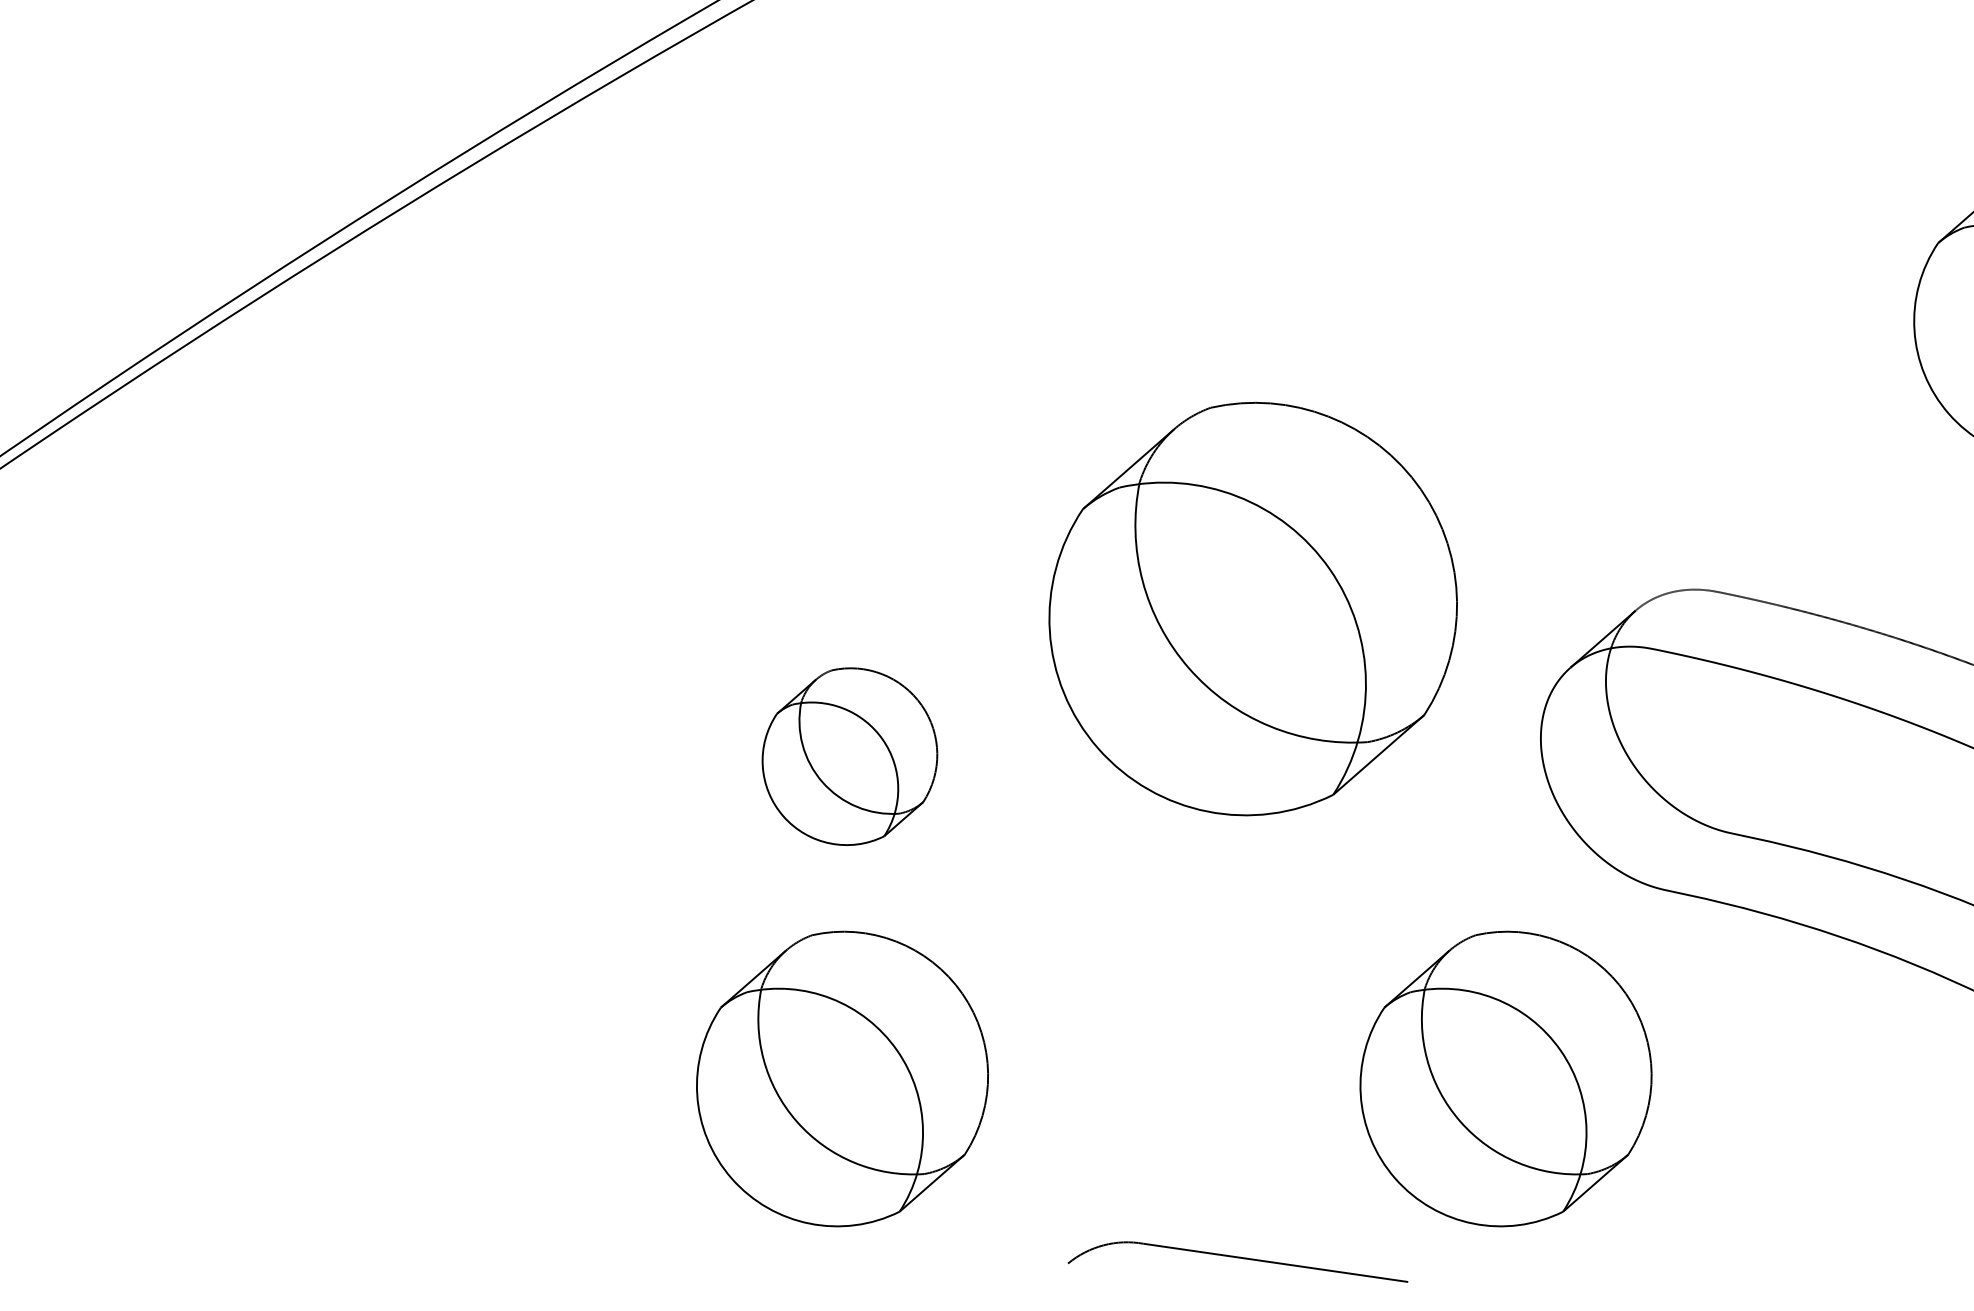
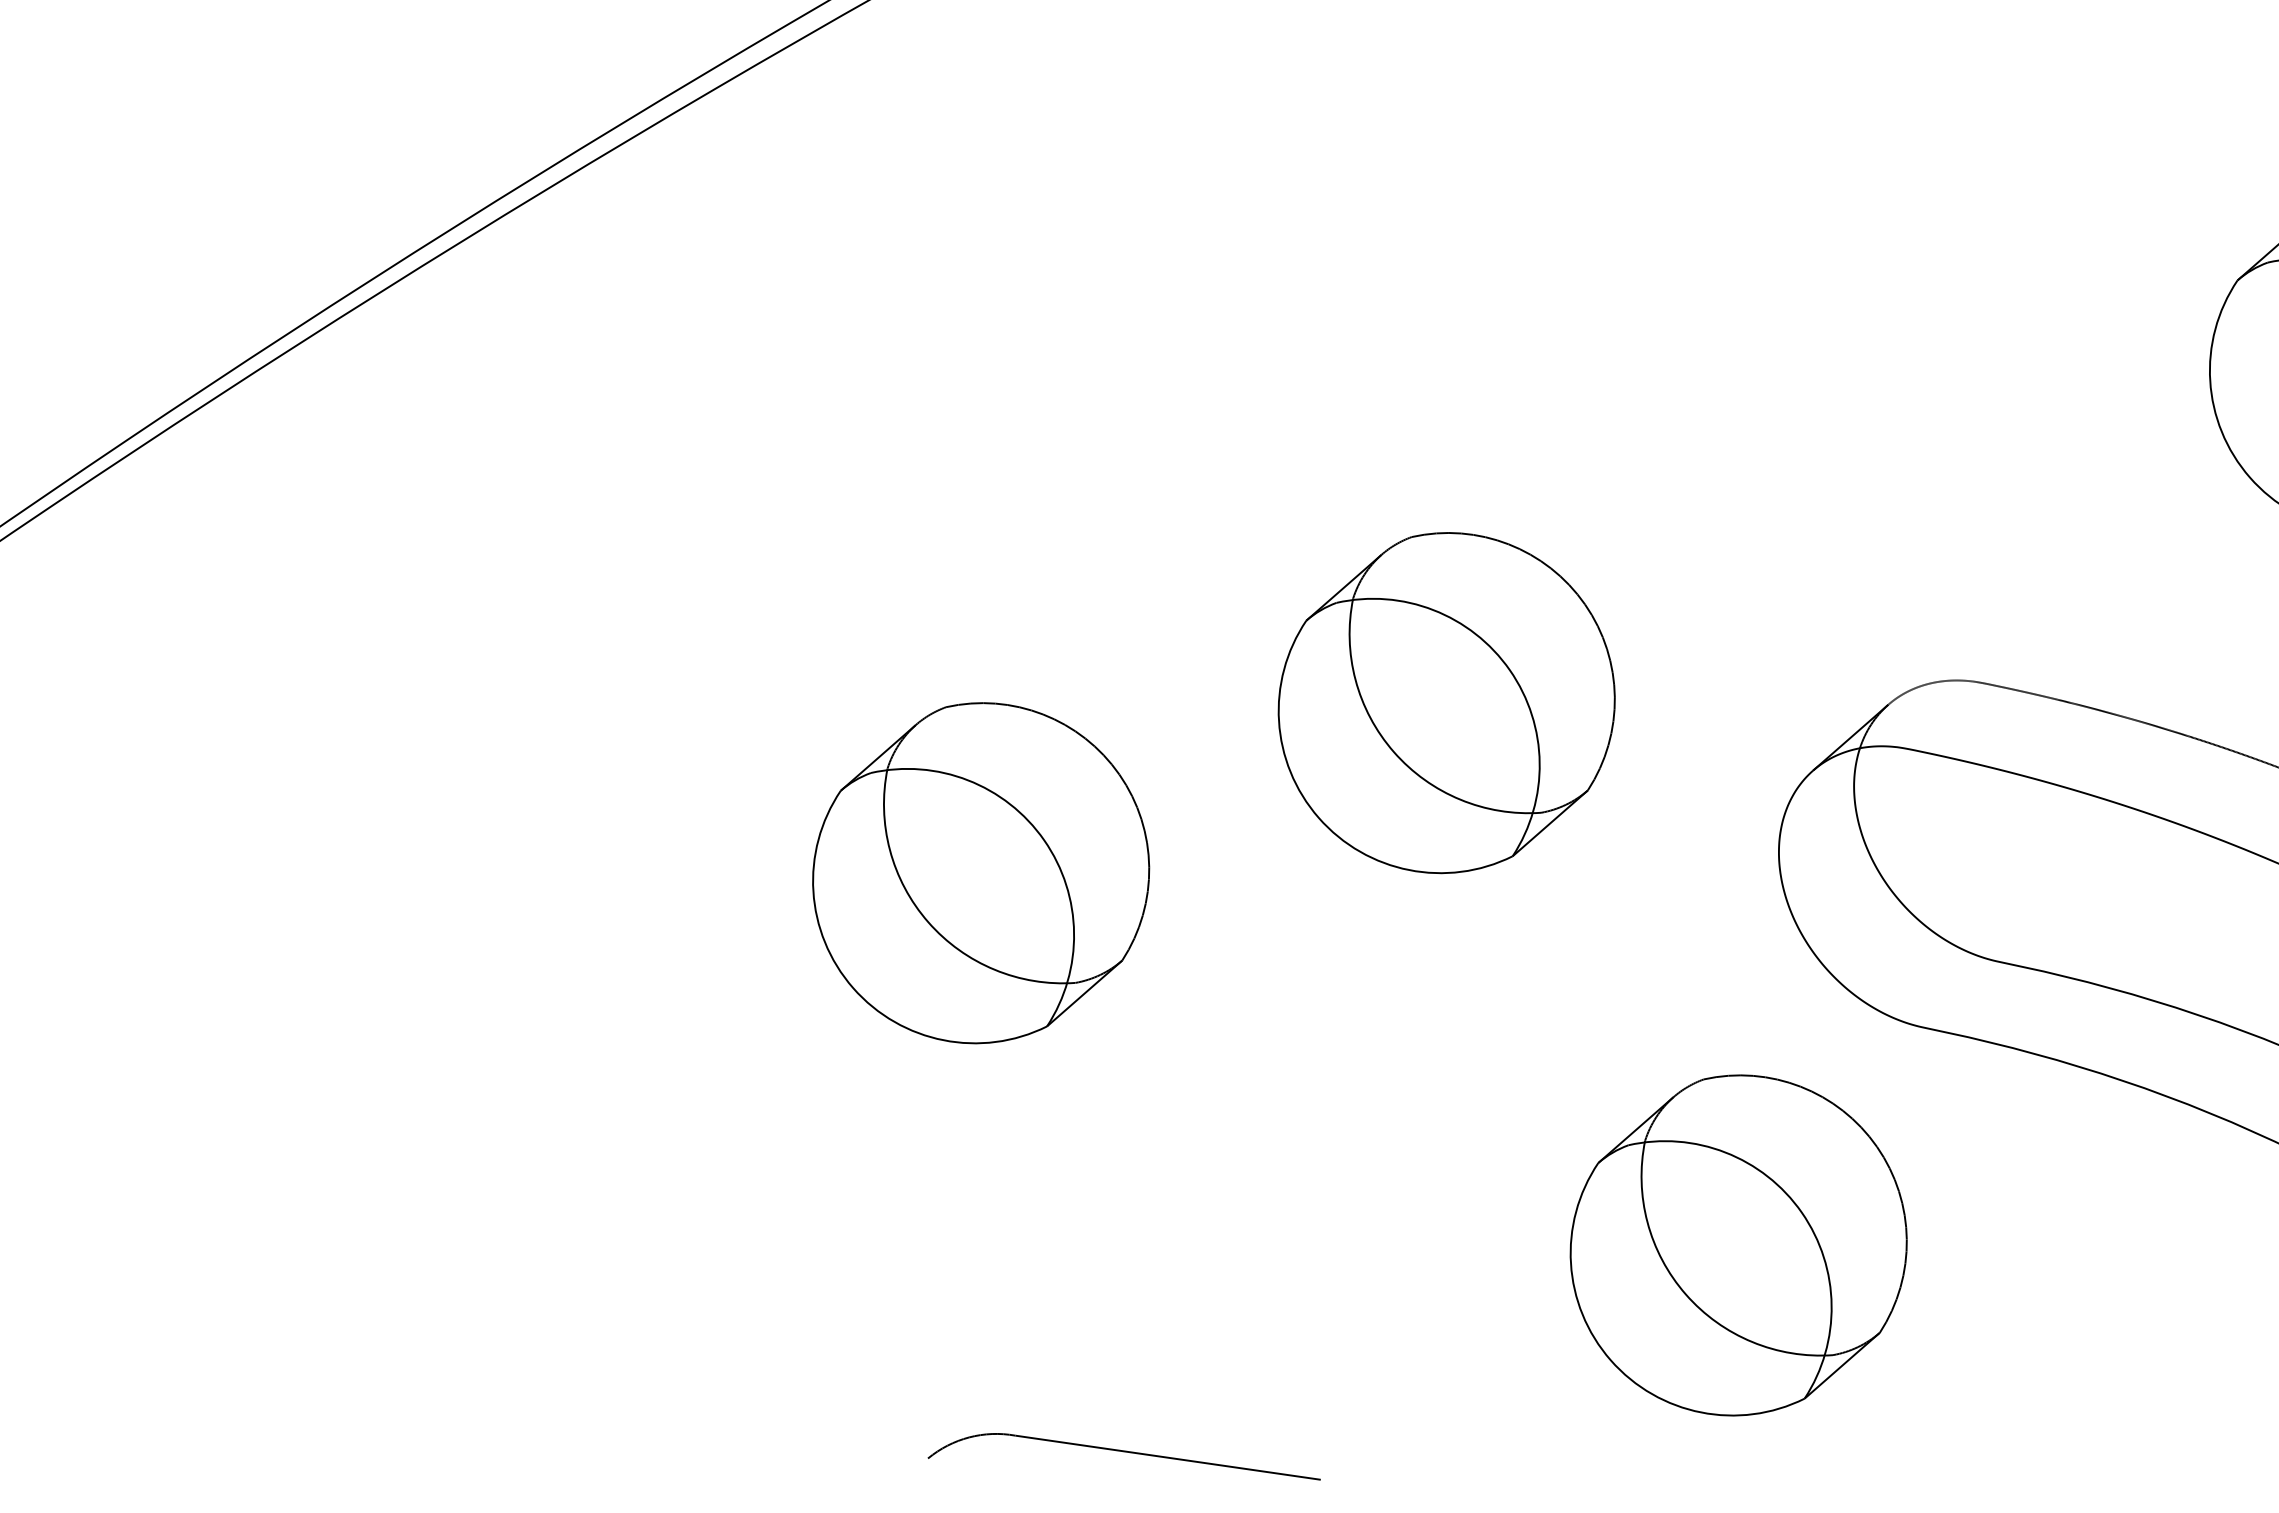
part: (1252, 609) -> (1446, 703), size x0.71
part: (850, 756) -> (981, 873), size x1.67
part: (842, 1079) -> (972, 1245), removed
curve: (1237, 1258) -> (1123, 1452), moved

